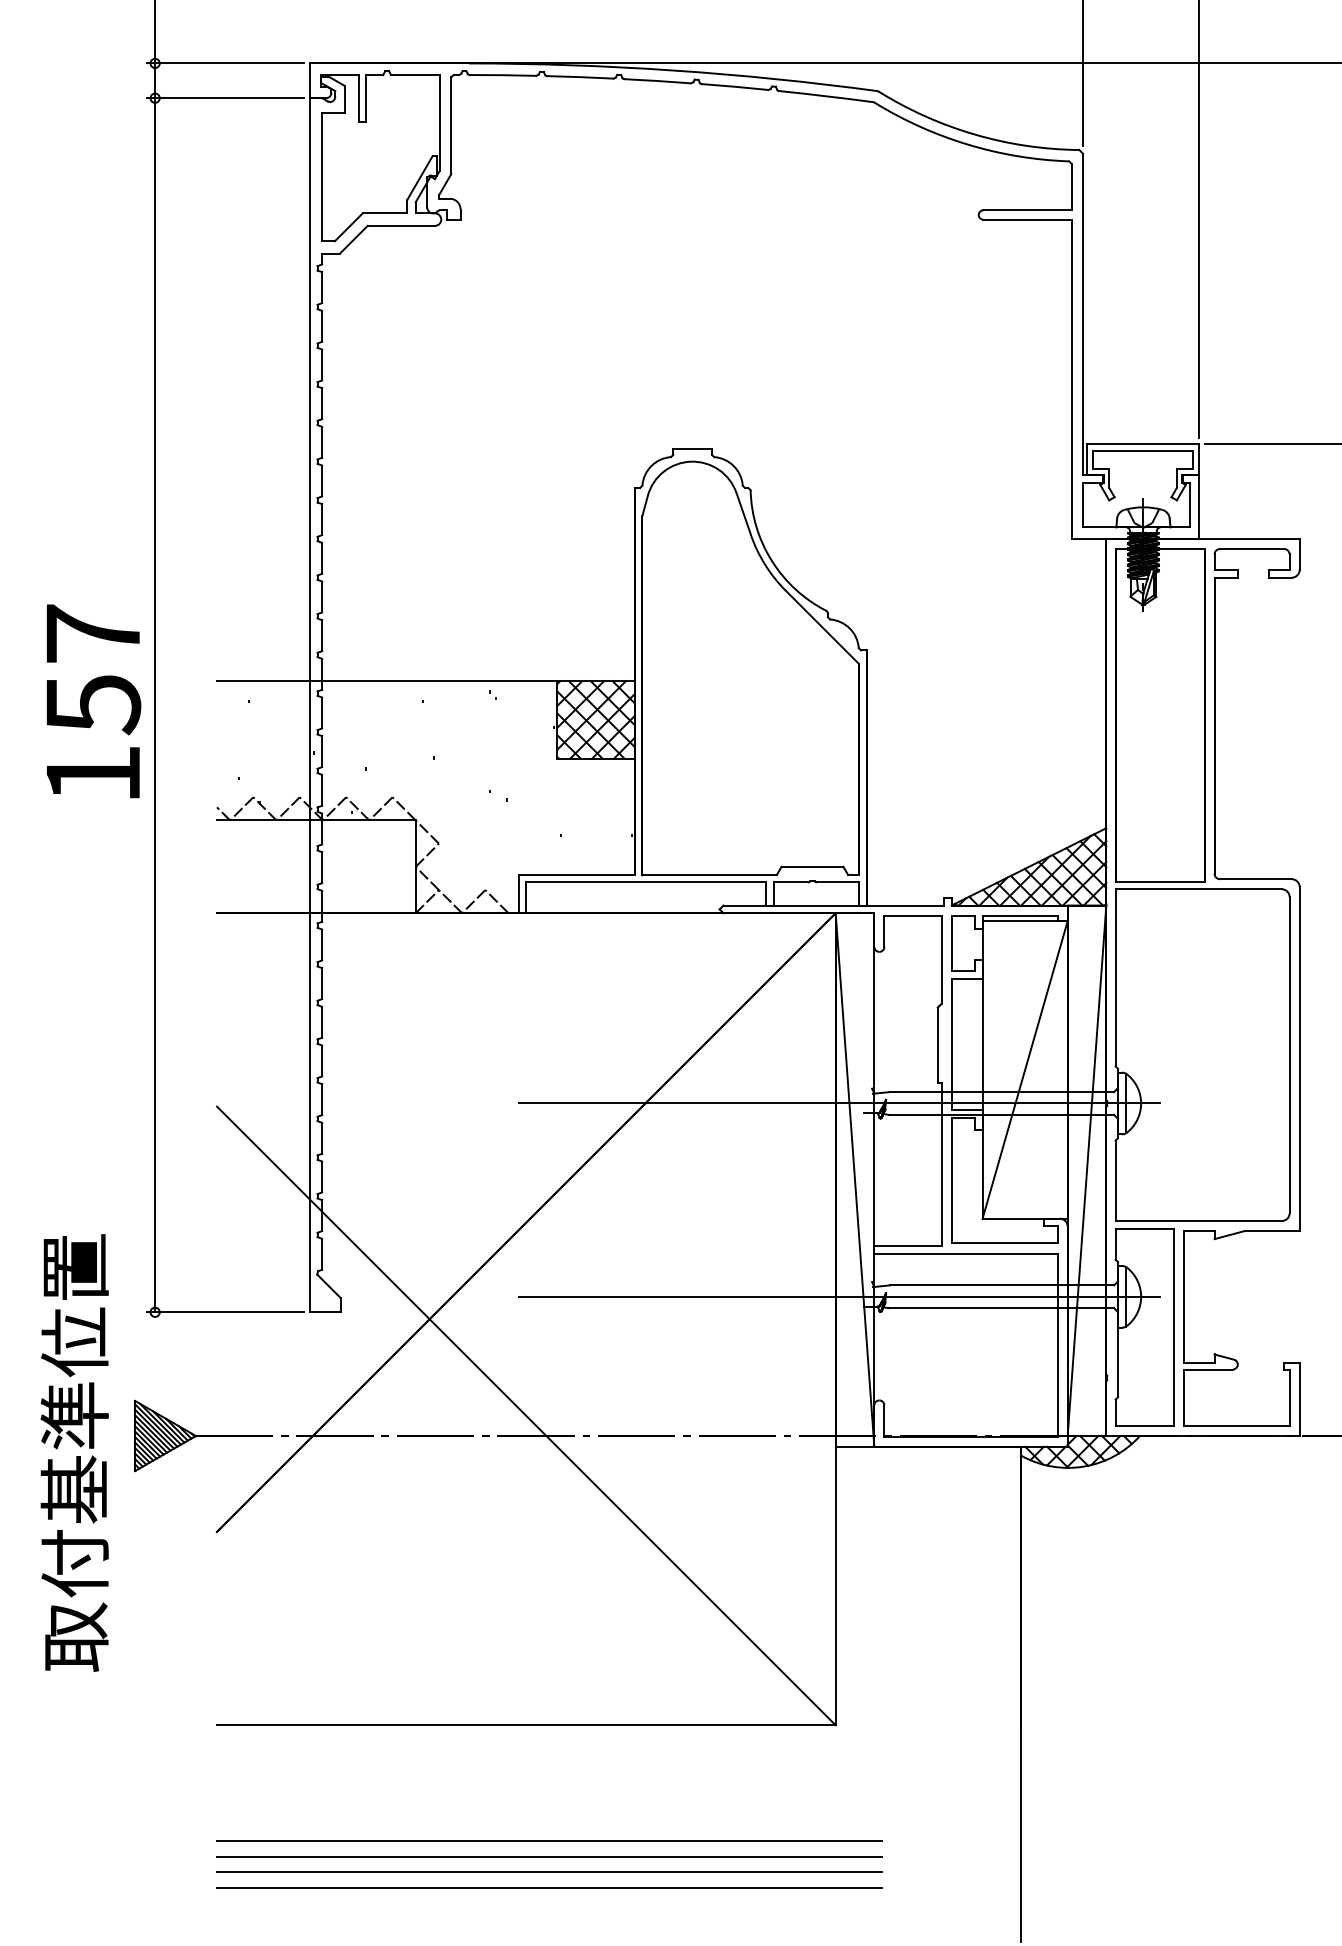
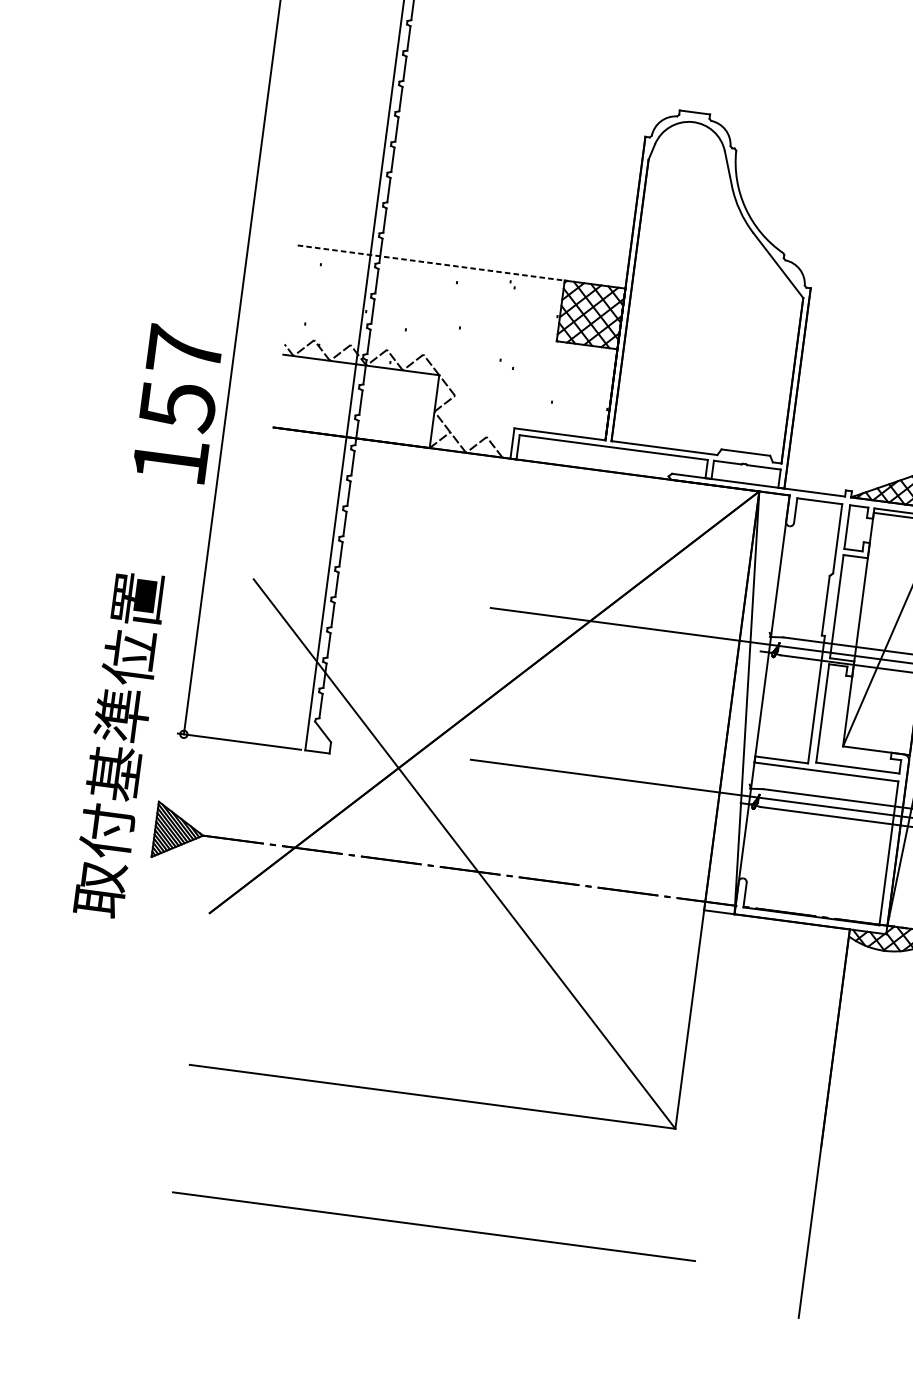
line: (388, 681) -> (432, 263), solid -> dashed
text: (94, 701) -> (178, 404), moved
text: (74, 1452) -> (118, 744), moved
line: (549, 1841) -> (438, 1190), removed
line: (549, 1856) -> (437, 1202), removed
line: (549, 1871) -> (435, 1214), removed

